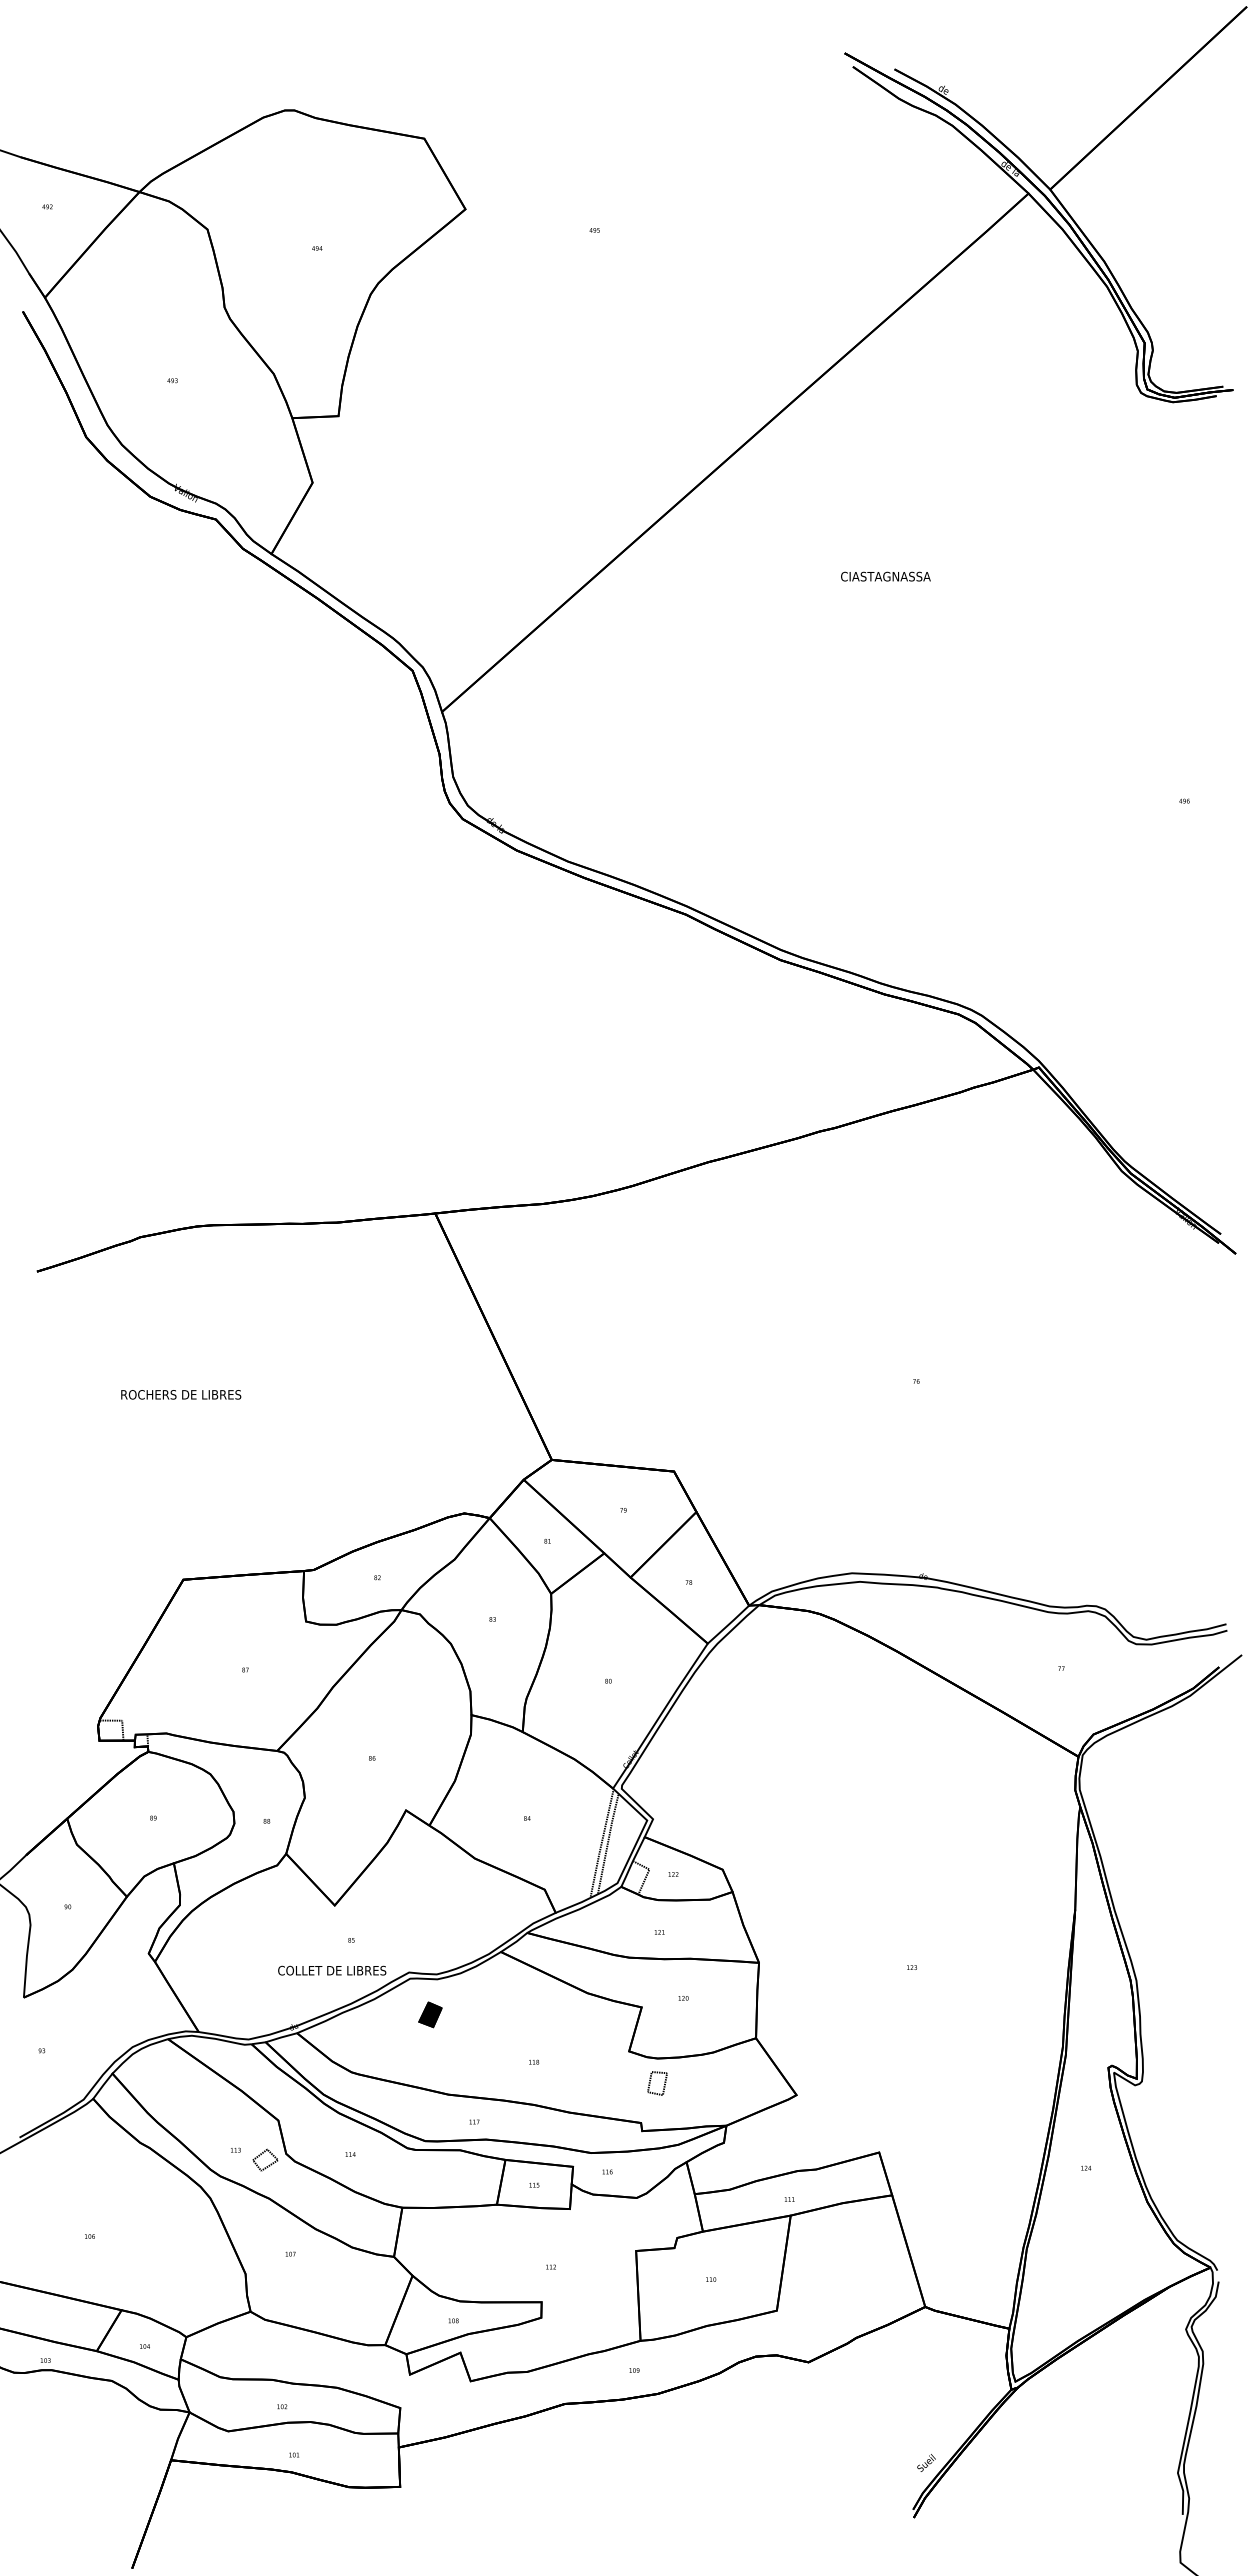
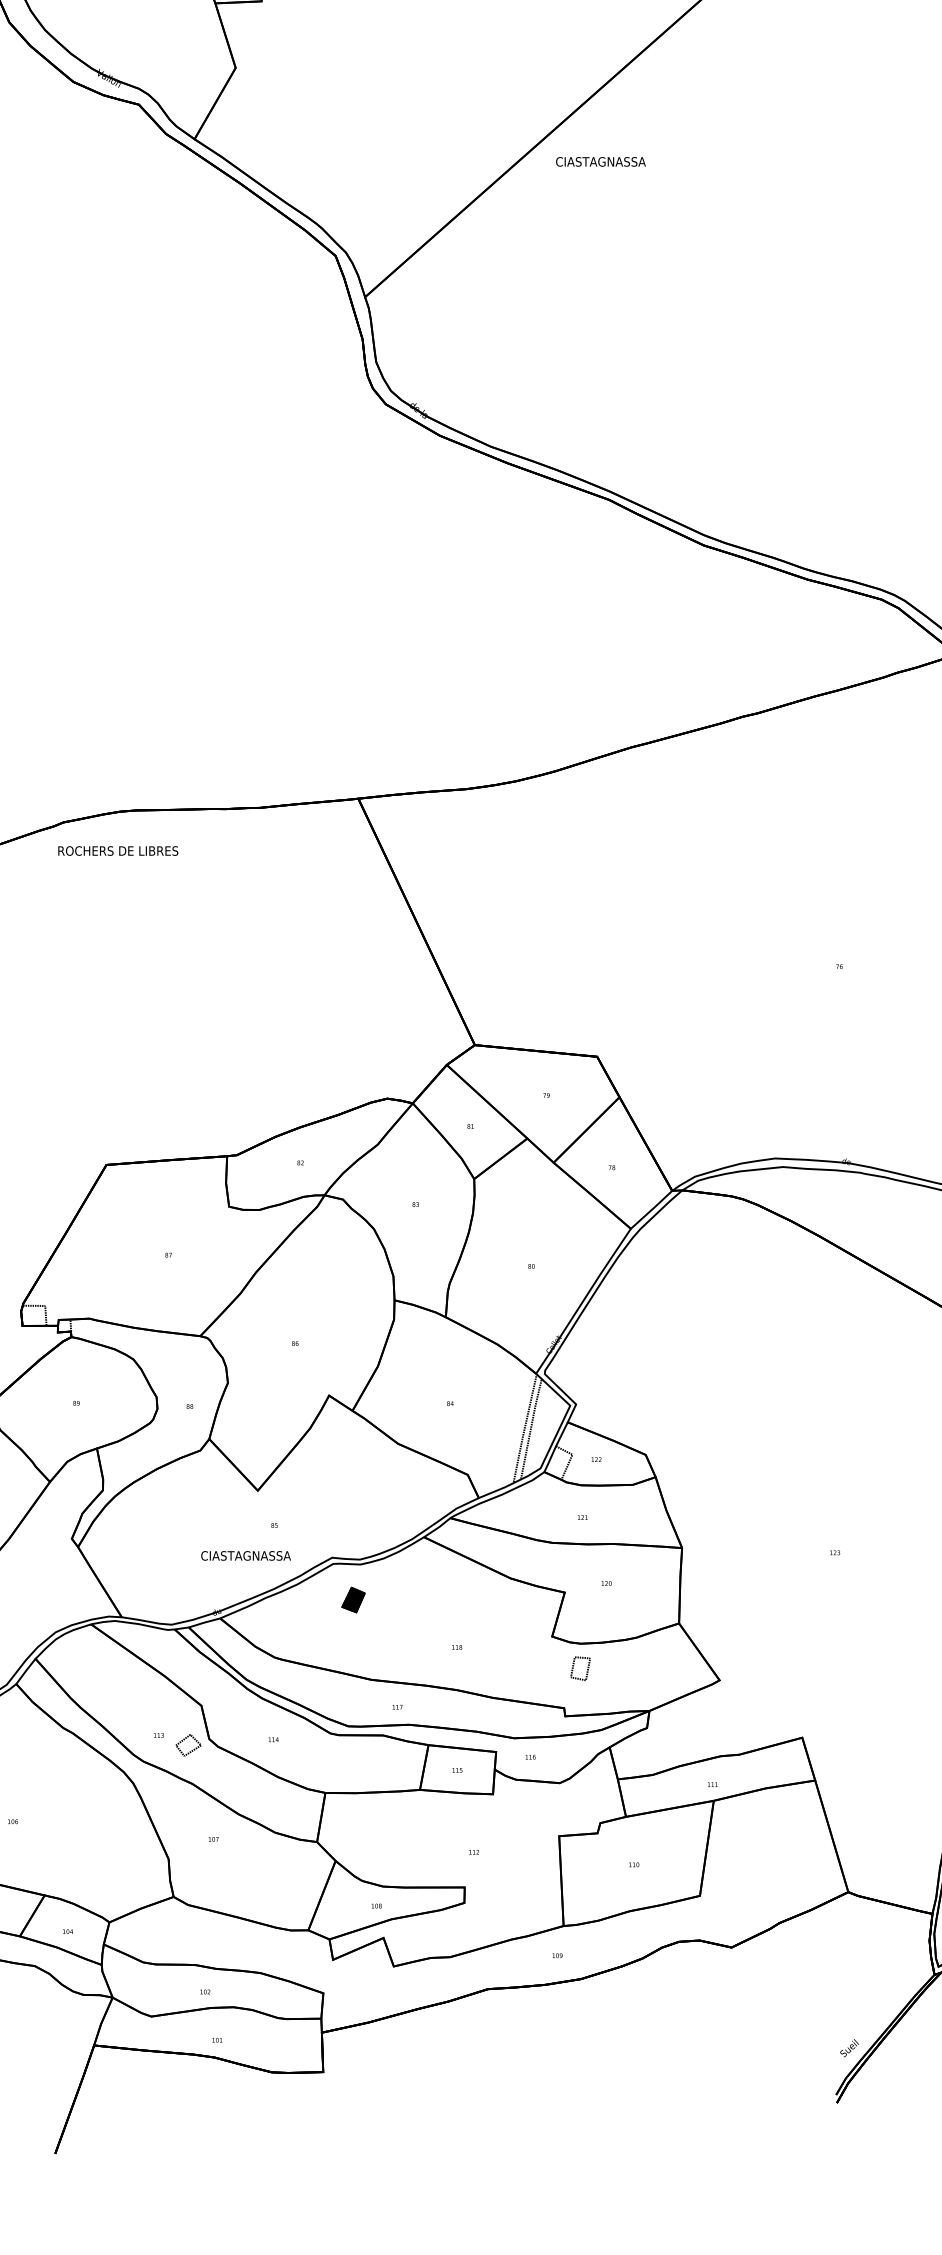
text: (885, 576) -> (600, 161), moved
text: (181, 1394) -> (118, 850), moved
text: (336, 1970) -> (259, 1555), COLLET DE LIBRES -> CIASTAGNASSA

